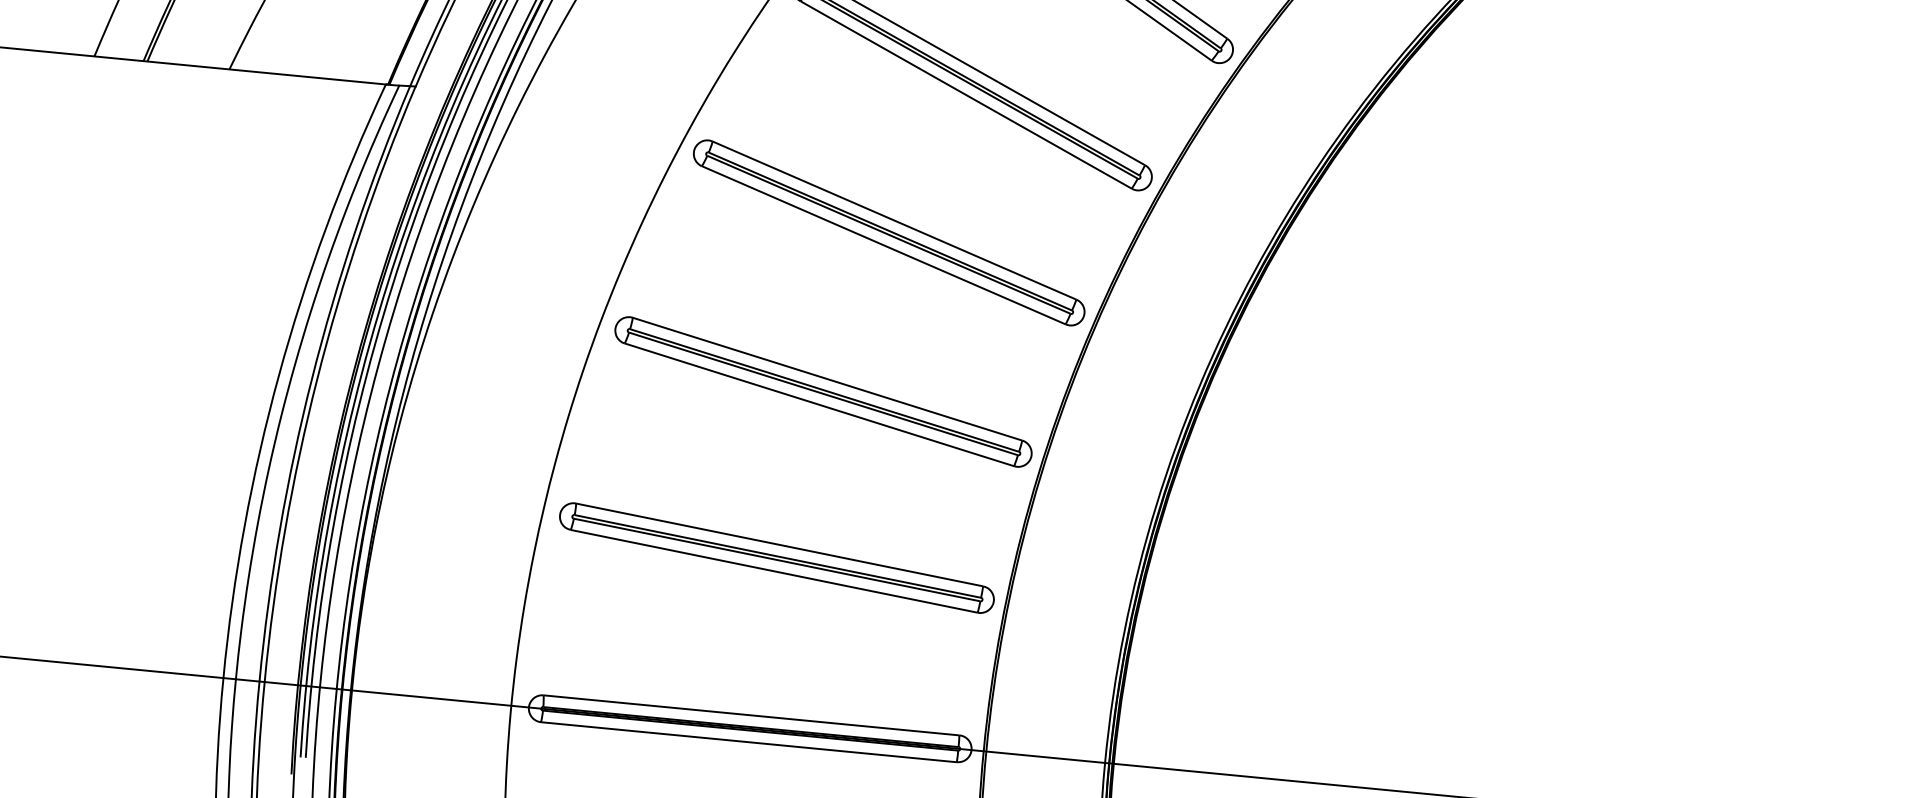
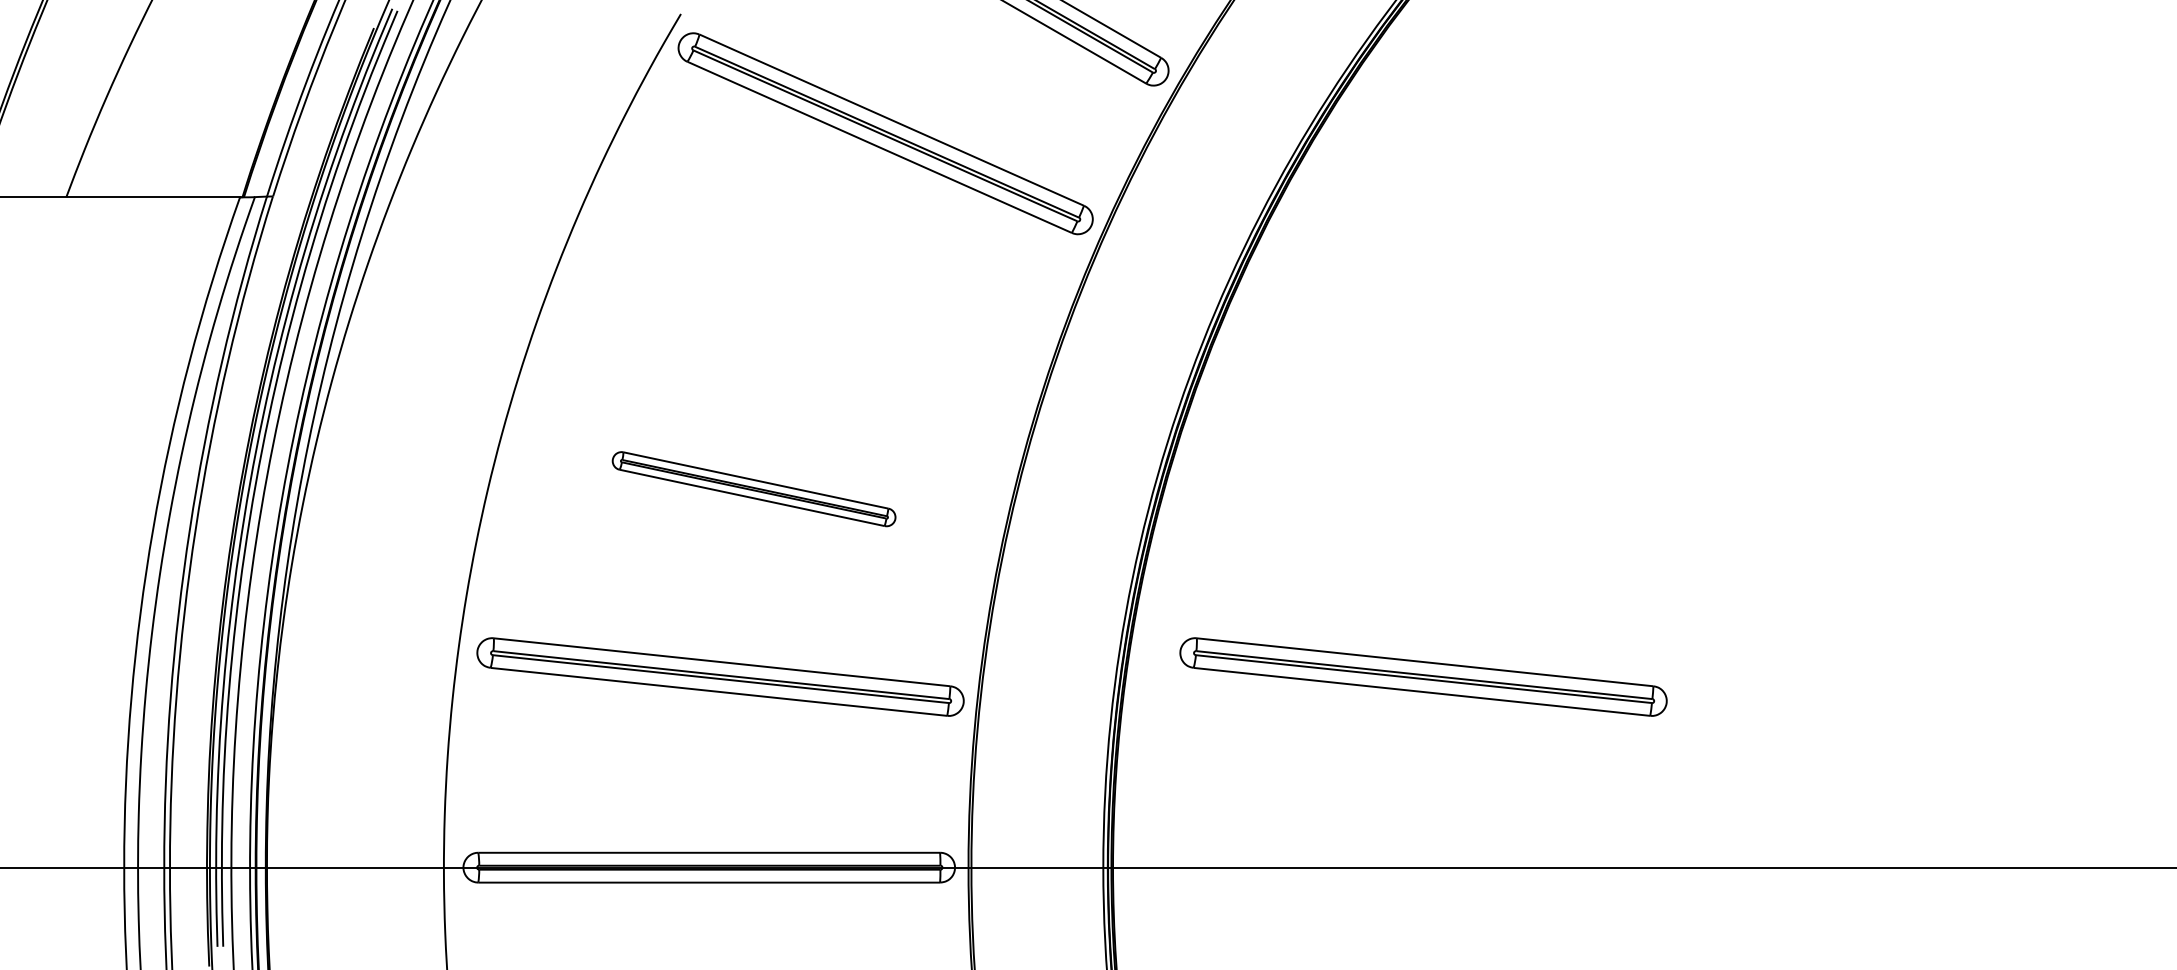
part: (889, 232) -> (809, 306), removed
part: (822, 391) -> (753, 488), size x0.6
part: (1409, 618) -> (1423, 676), added

